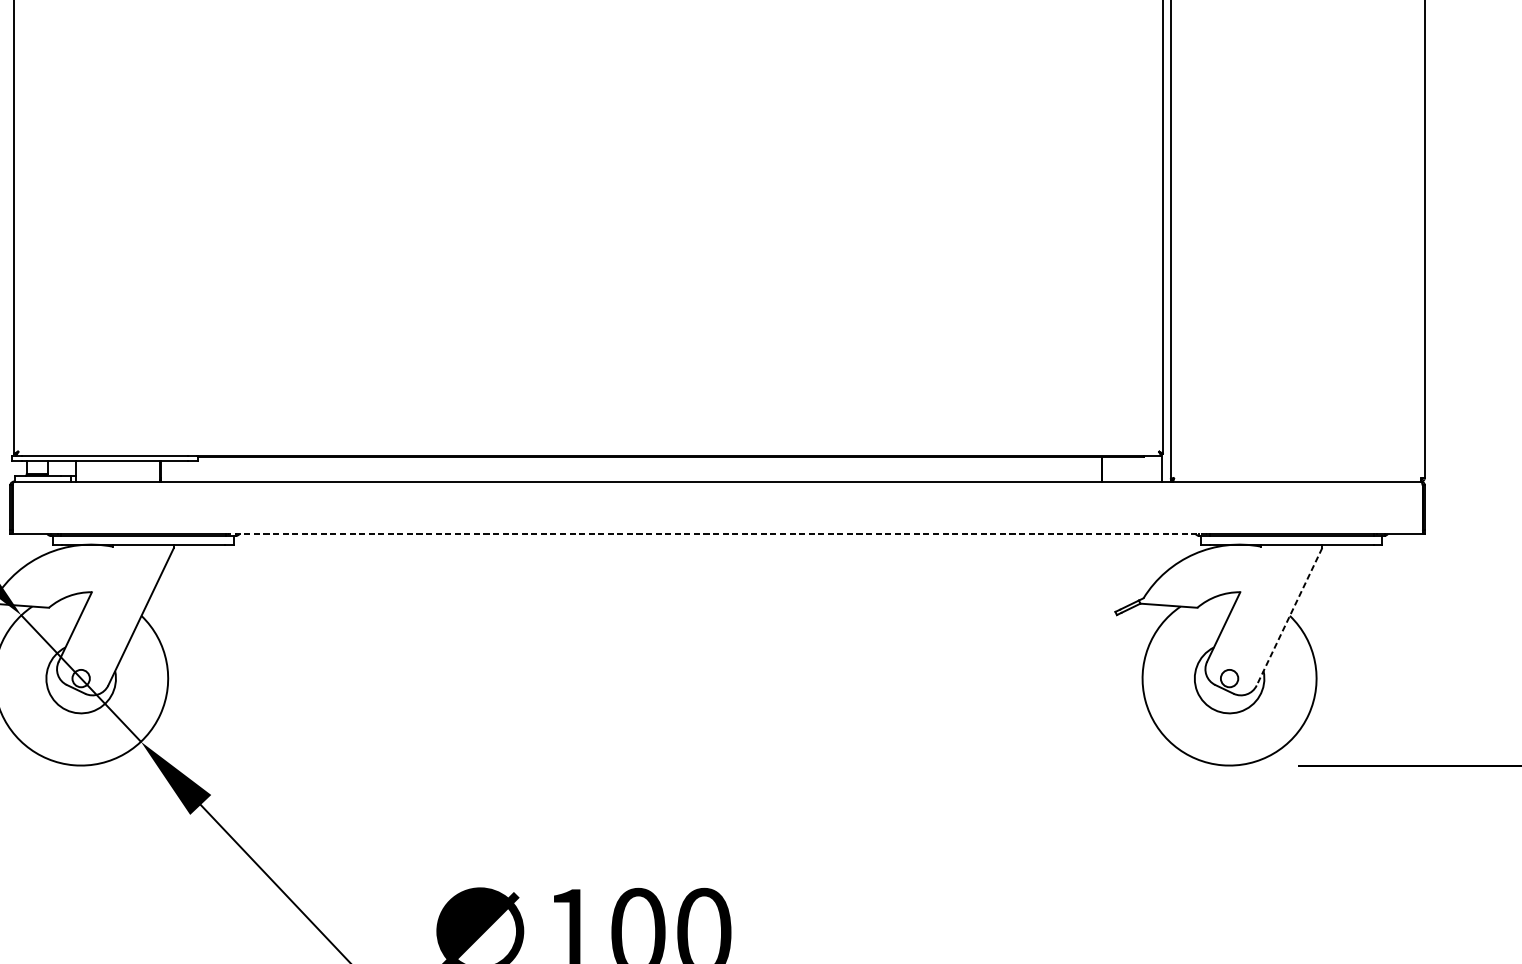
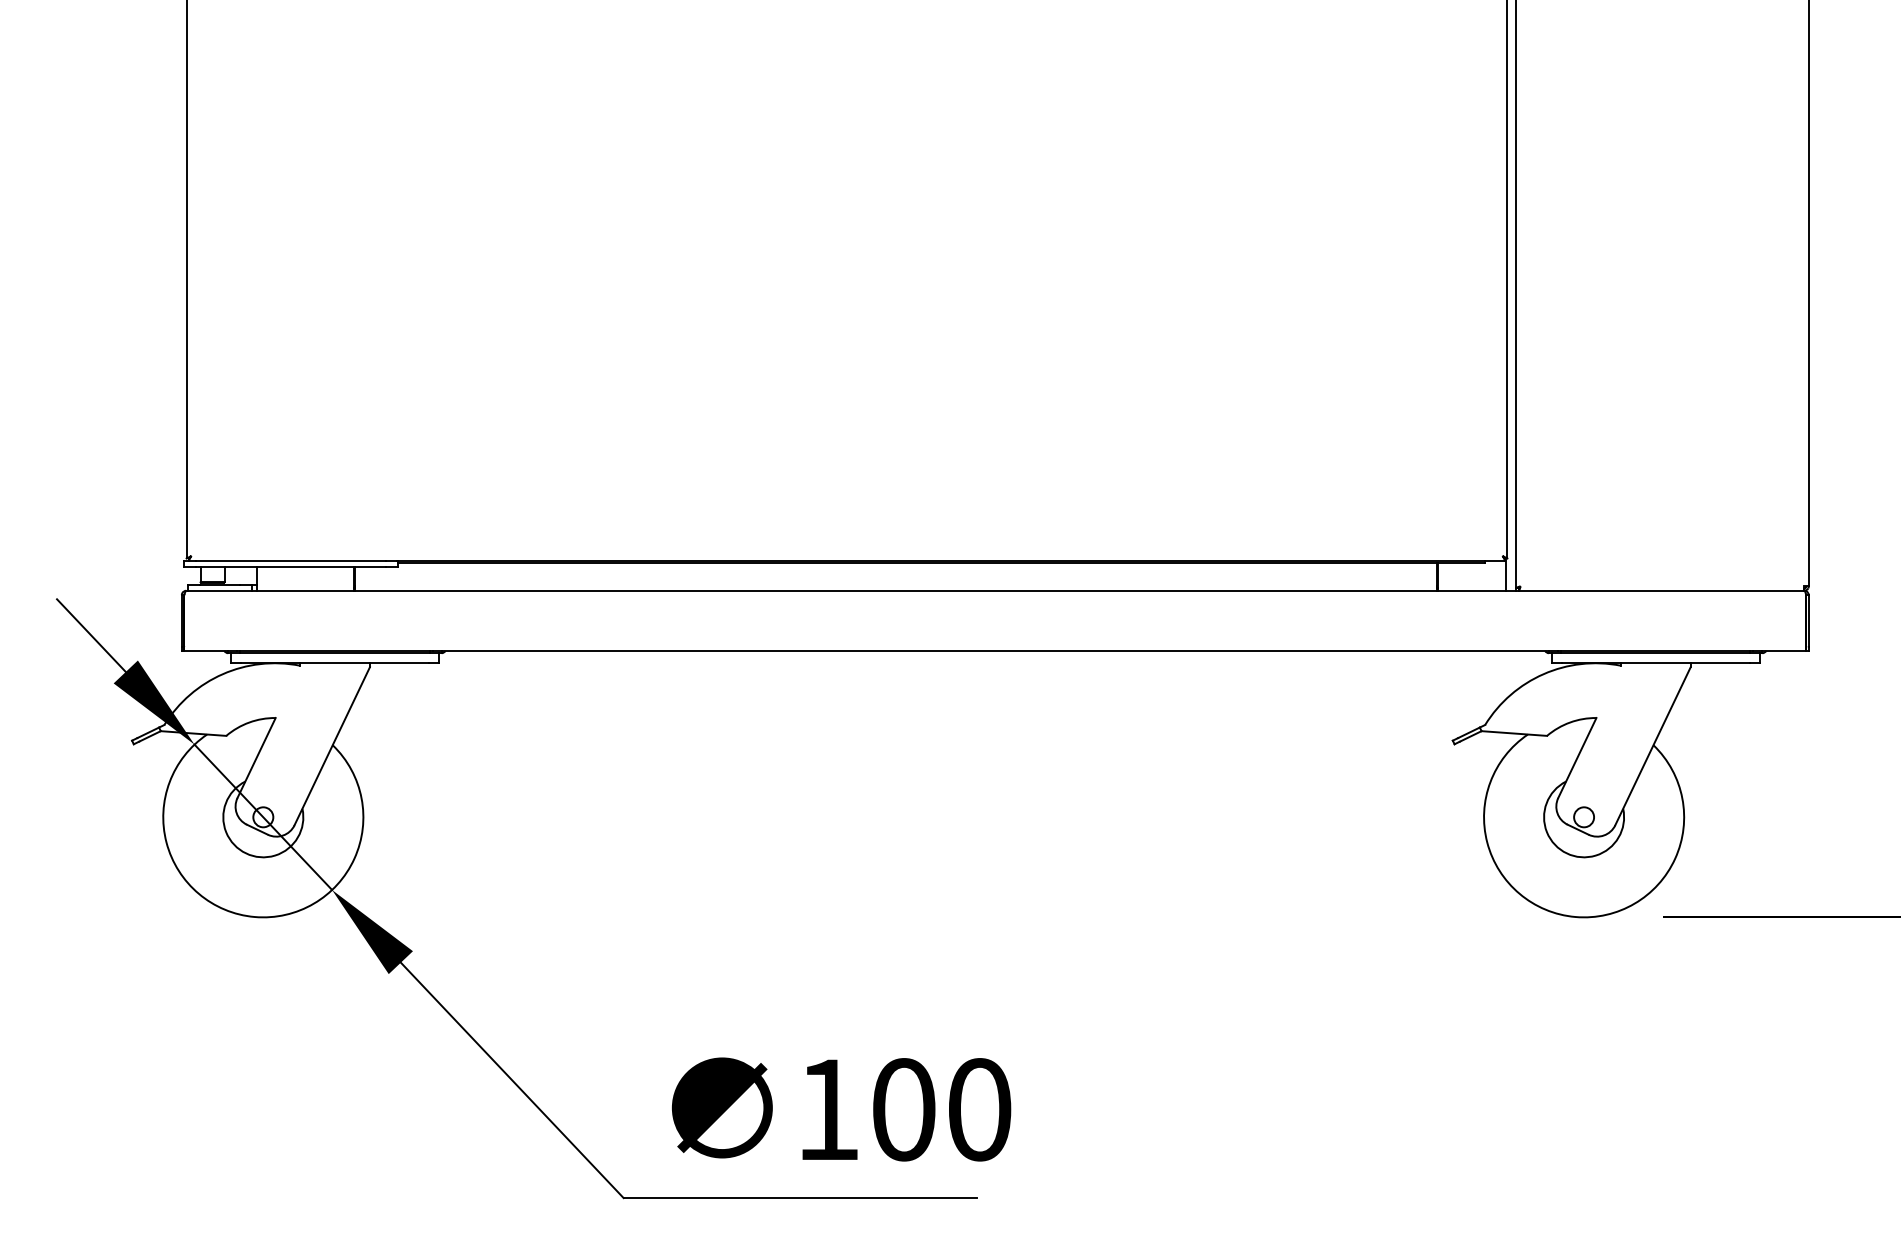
line: (717, 533) -> (995, 650), dashed -> solid
line: (1289, 616) -> (1653, 746), dashed -> solid

